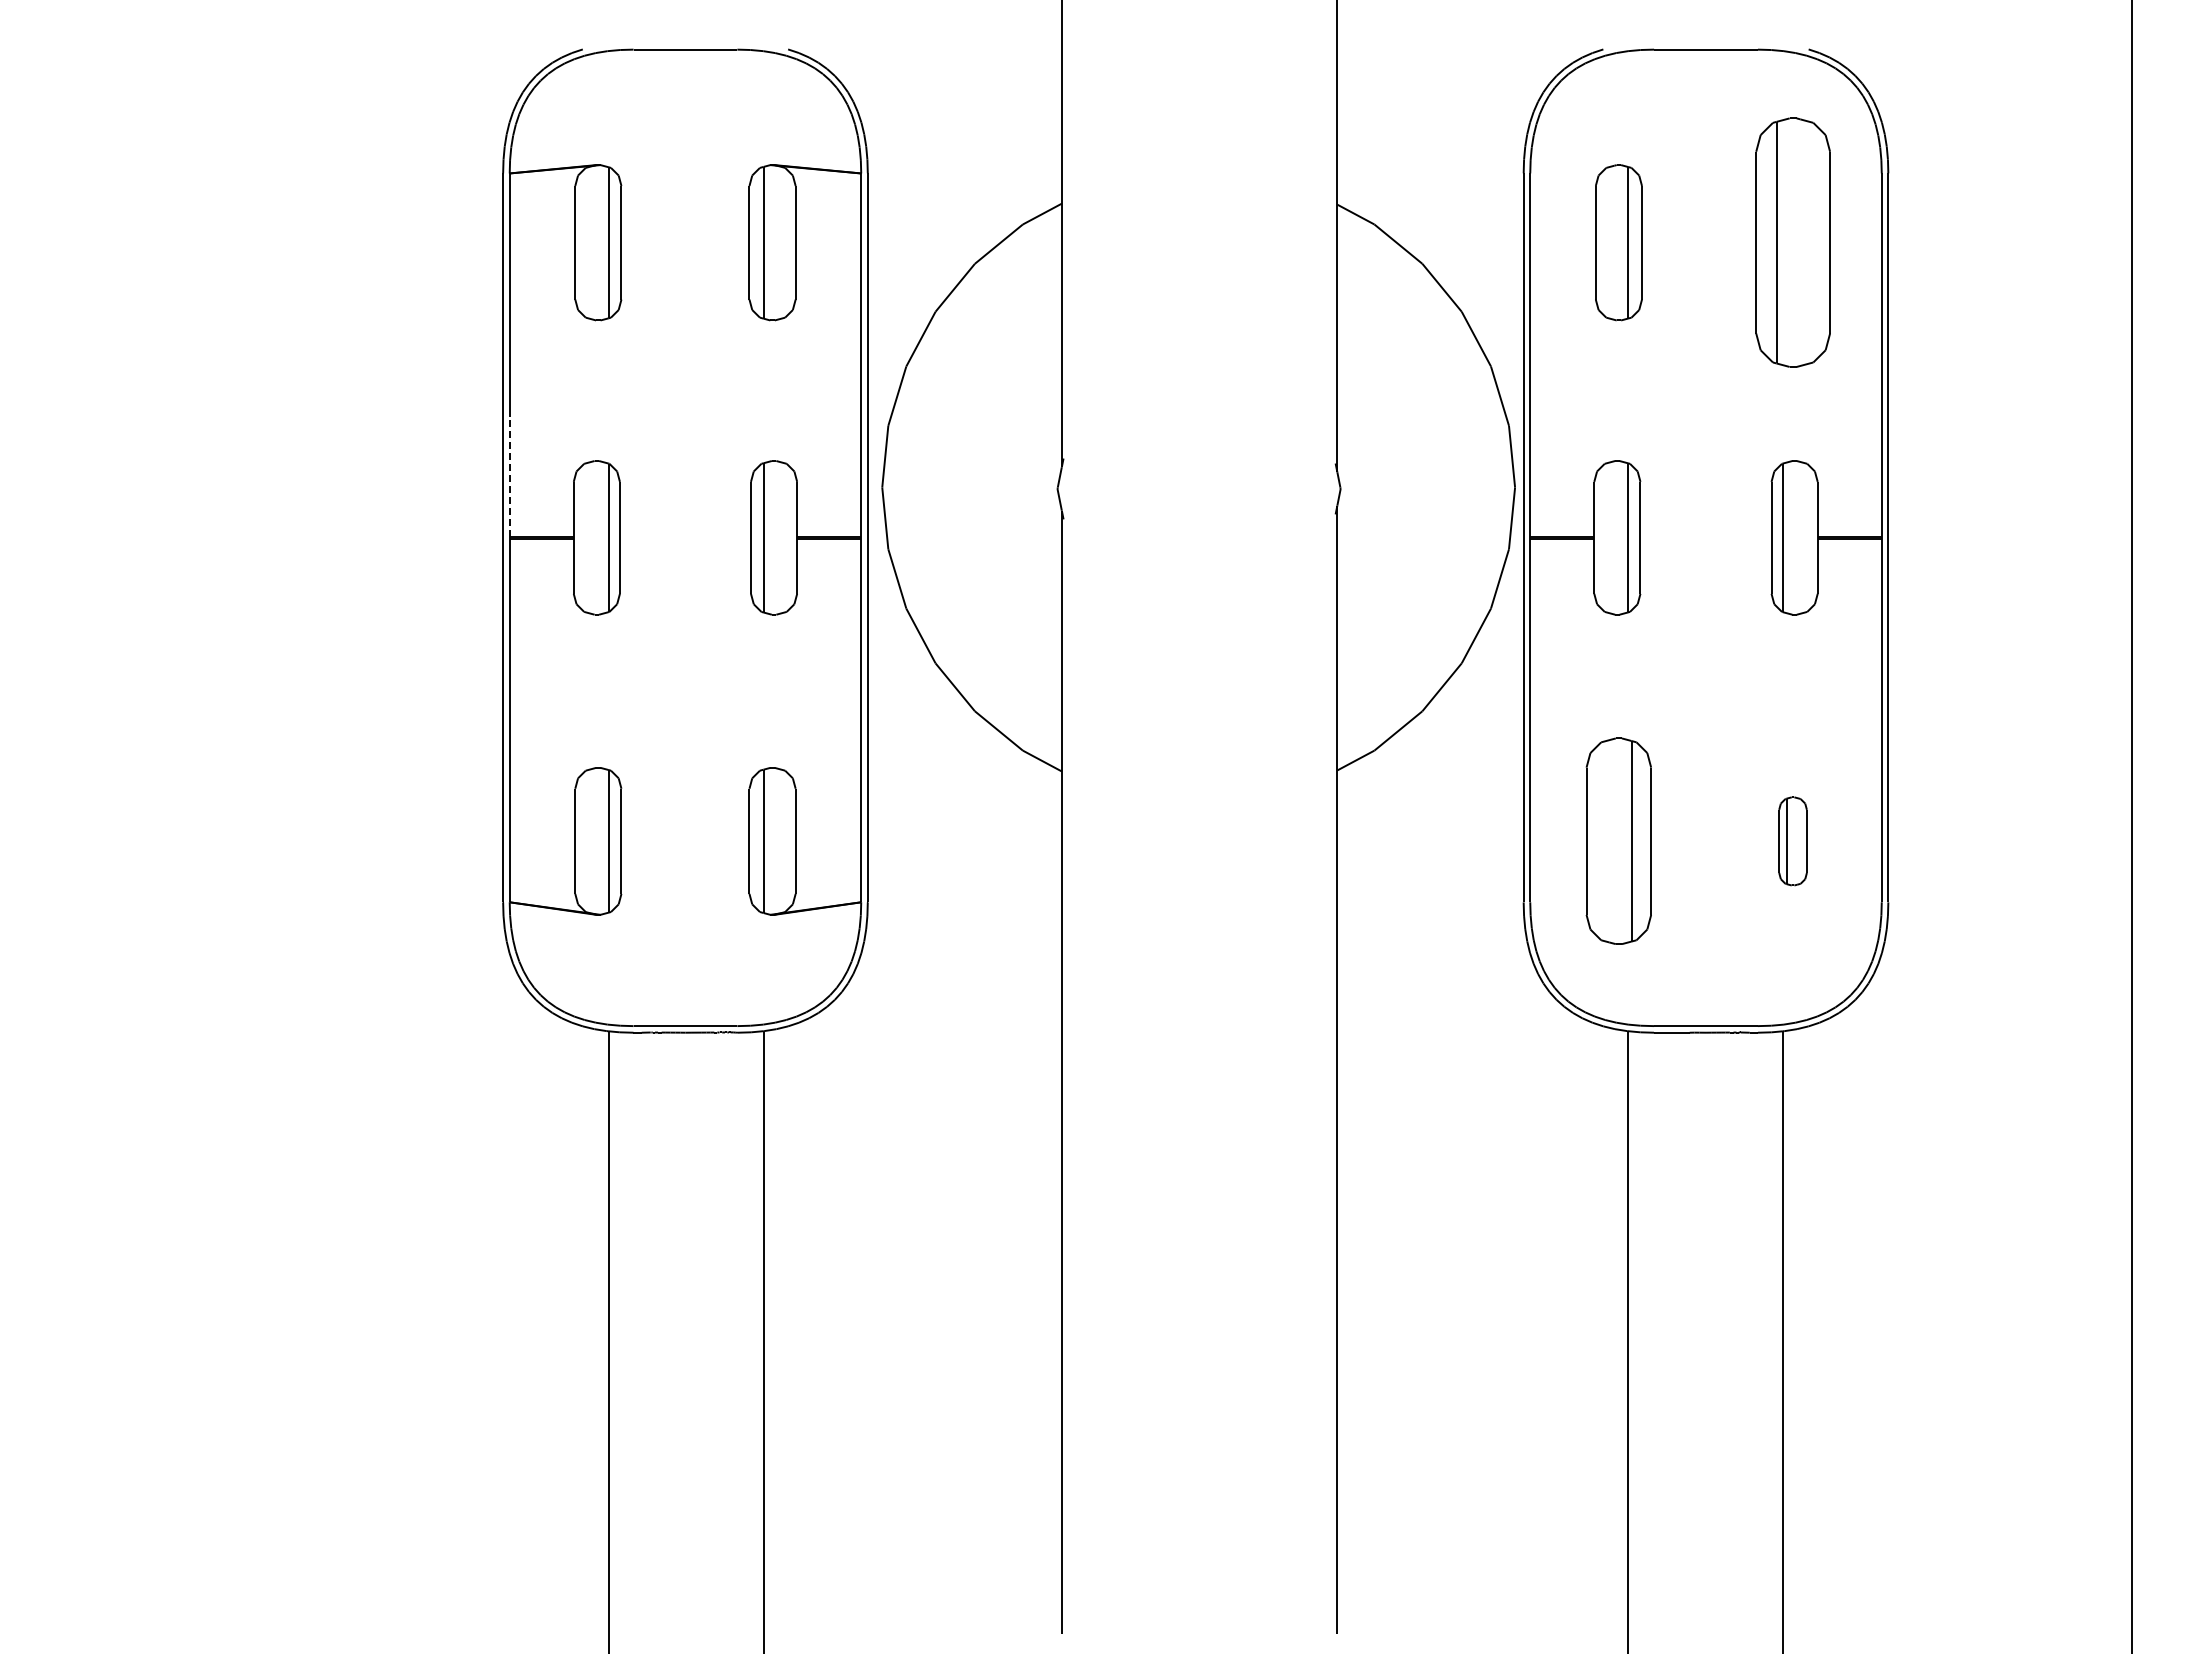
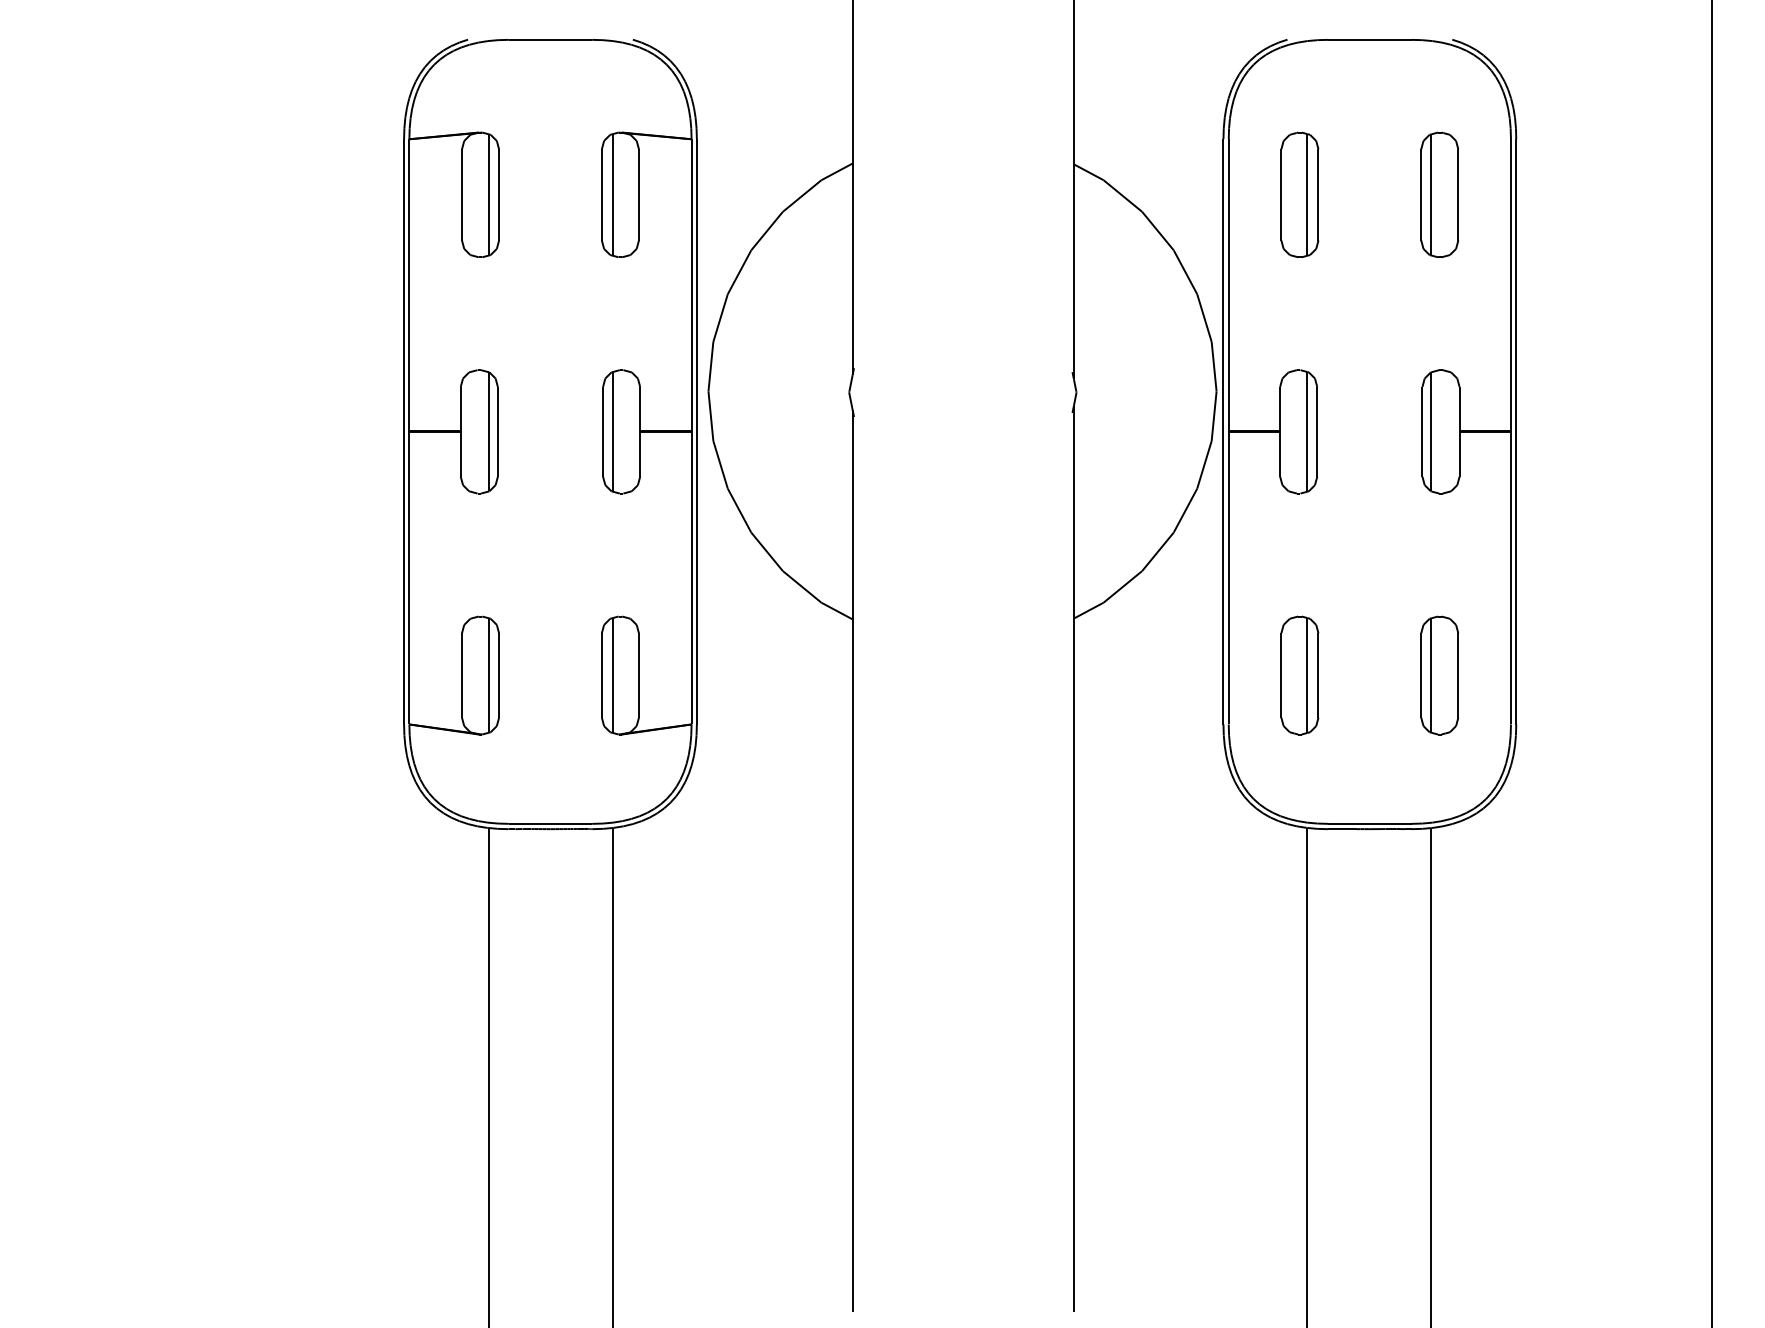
part: (1792, 242) -> (1439, 194), size x0.62
line: (509, 476) -> (409, 382), dashed -> solid
part: (1618, 841) -> (1299, 675), size x0.71
part: (1792, 841) -> (1439, 675), size x1.67

